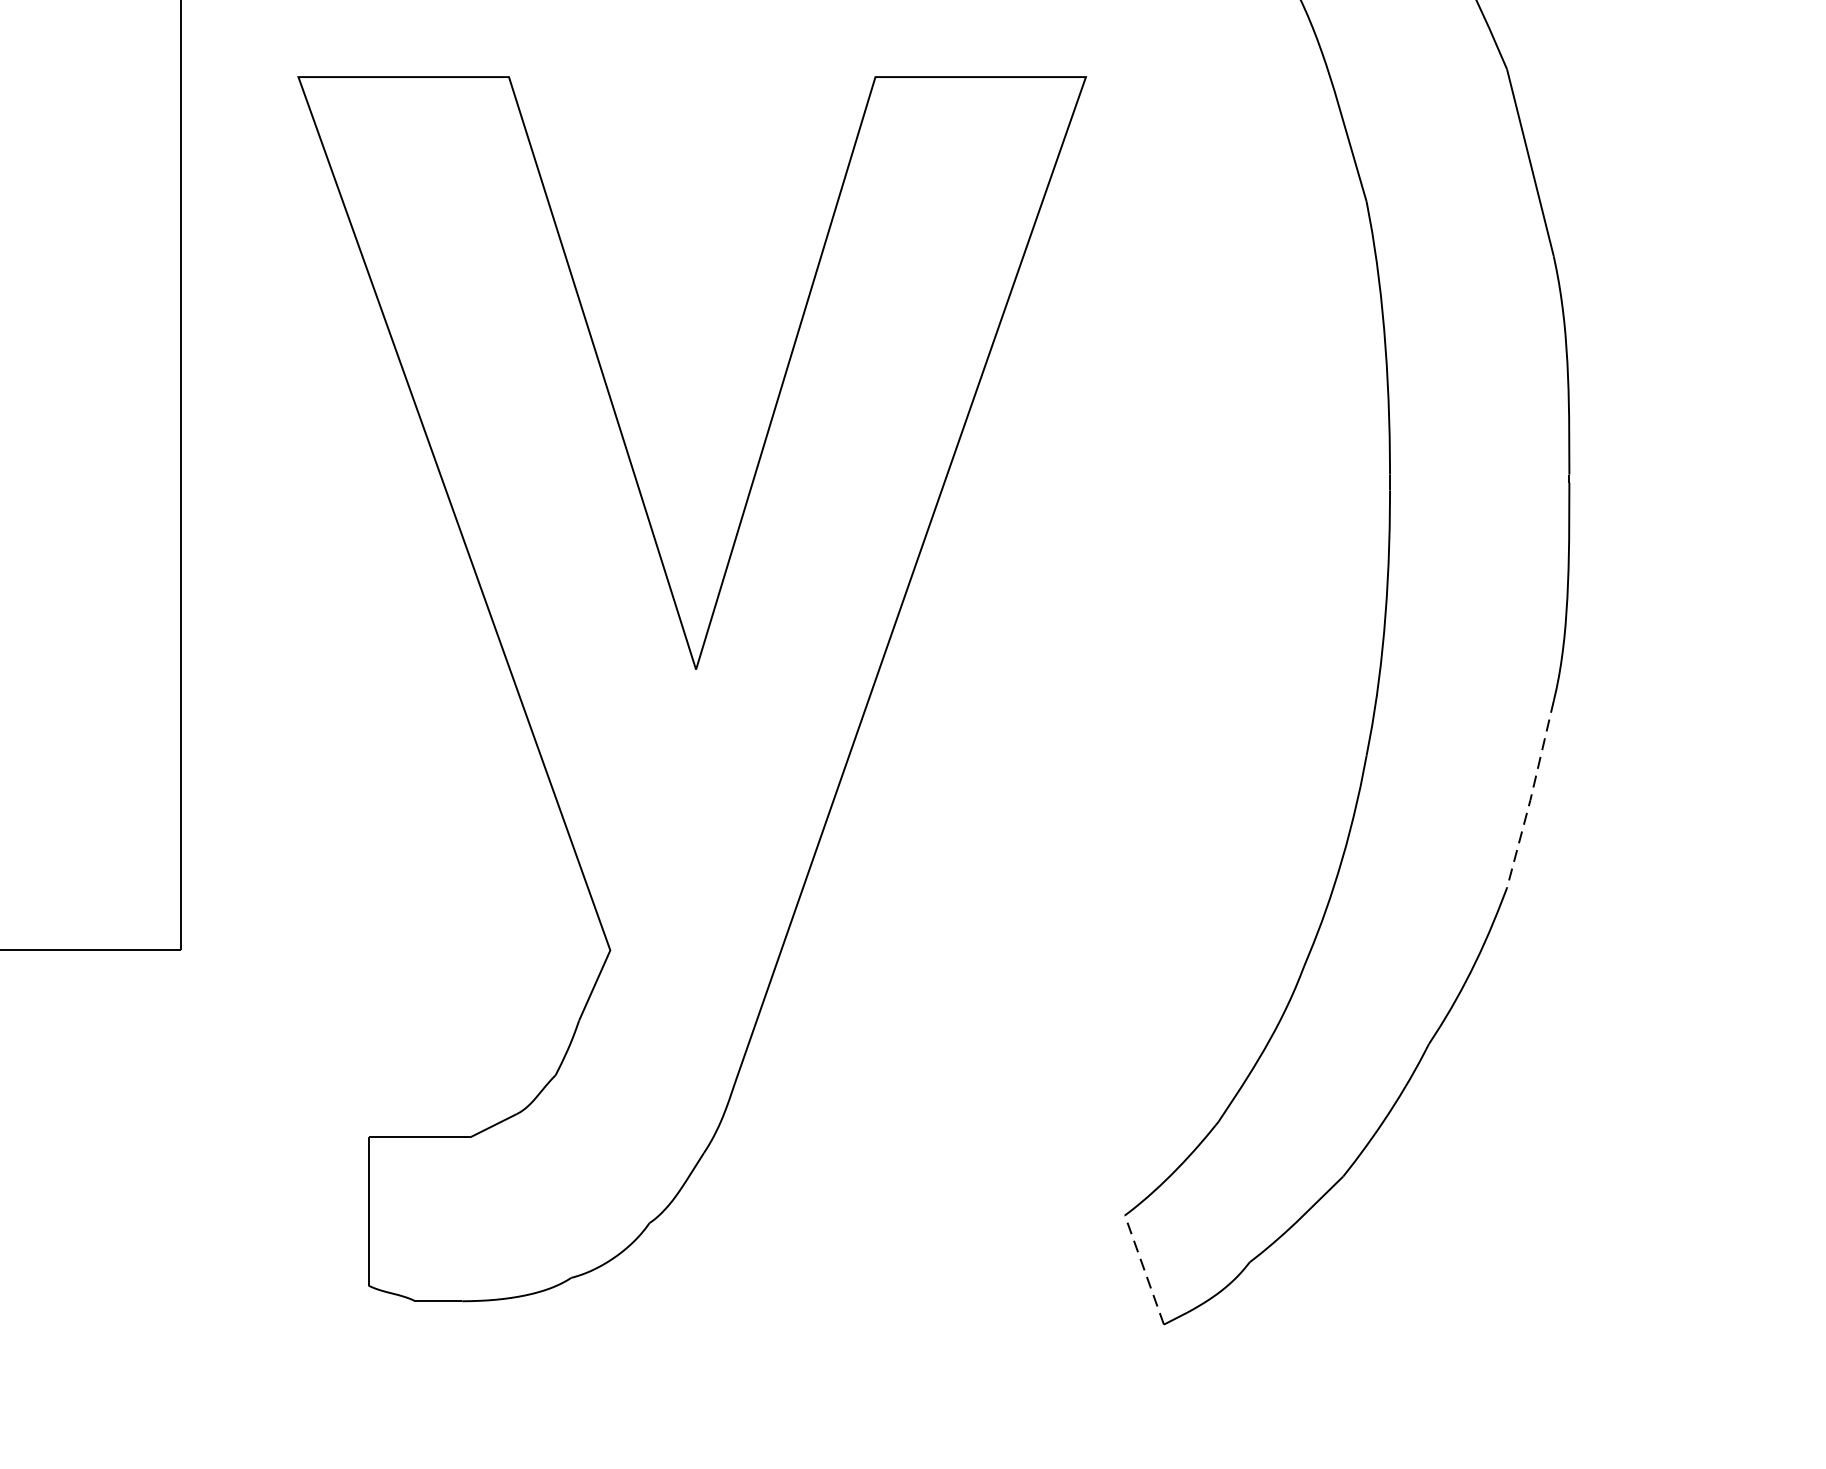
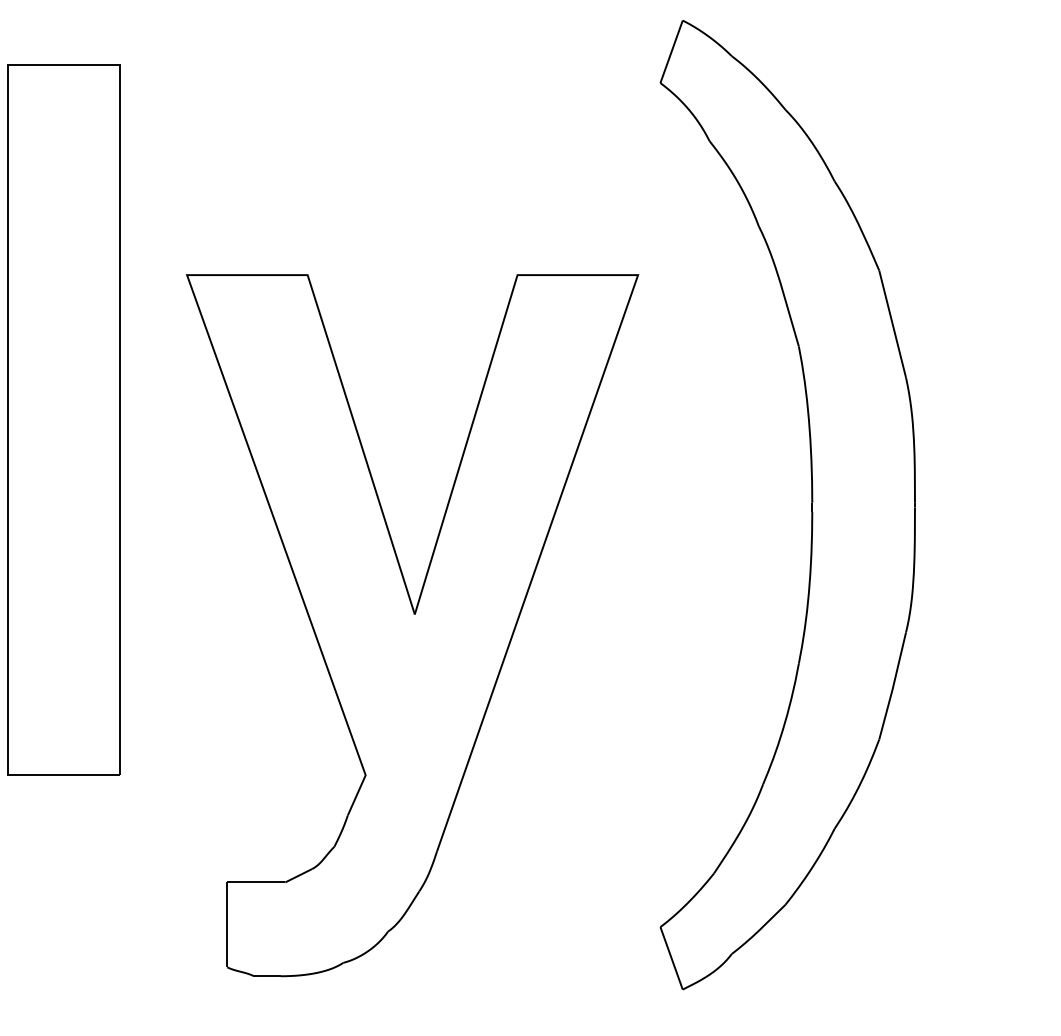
line: (1531, 795) -> (893, 686), dashed -> solid
line: (1144, 1268) -> (671, 957), dashed -> solid

